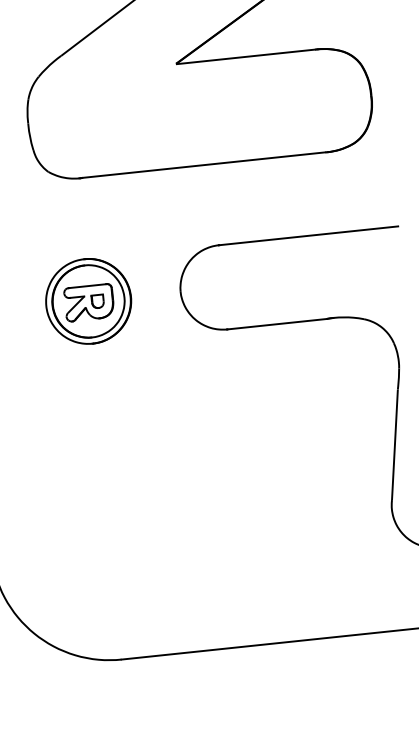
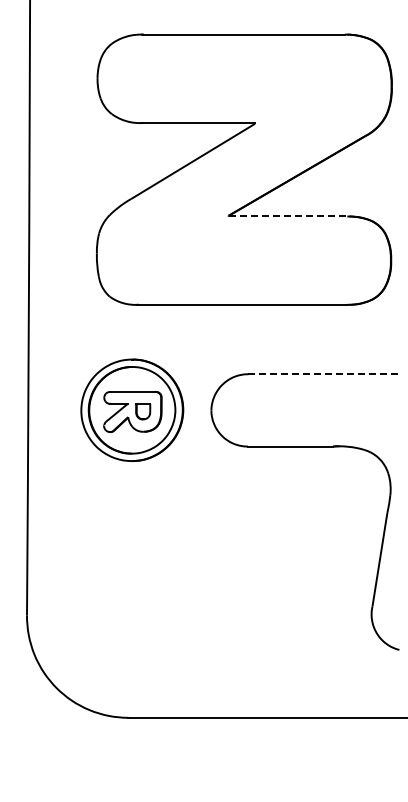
line: (246, 56) -> (288, 216), solid -> dashed
line: (308, 236) -> (325, 374), solid -> dashed
part: (88, 301) -> (132, 410), size x1.4

